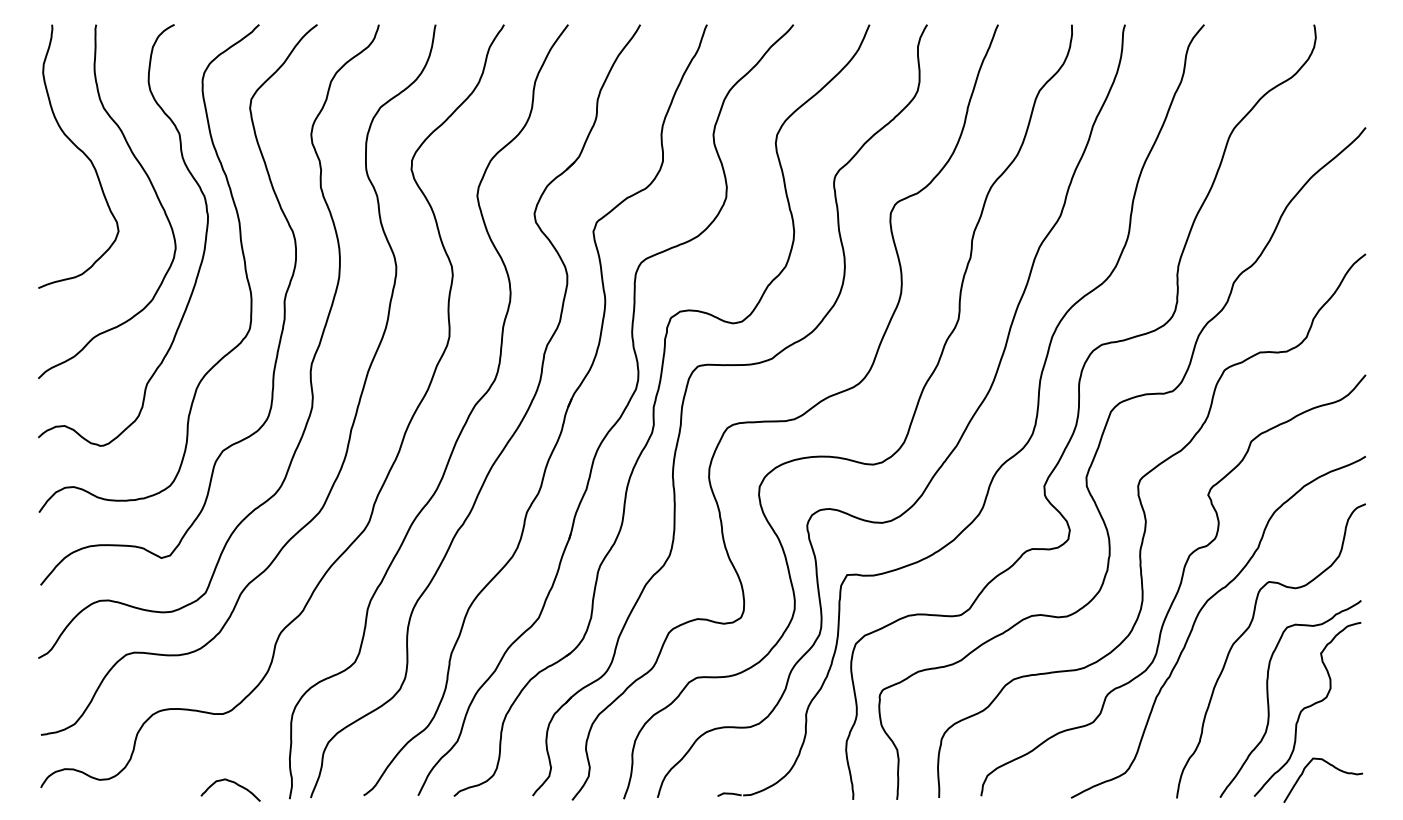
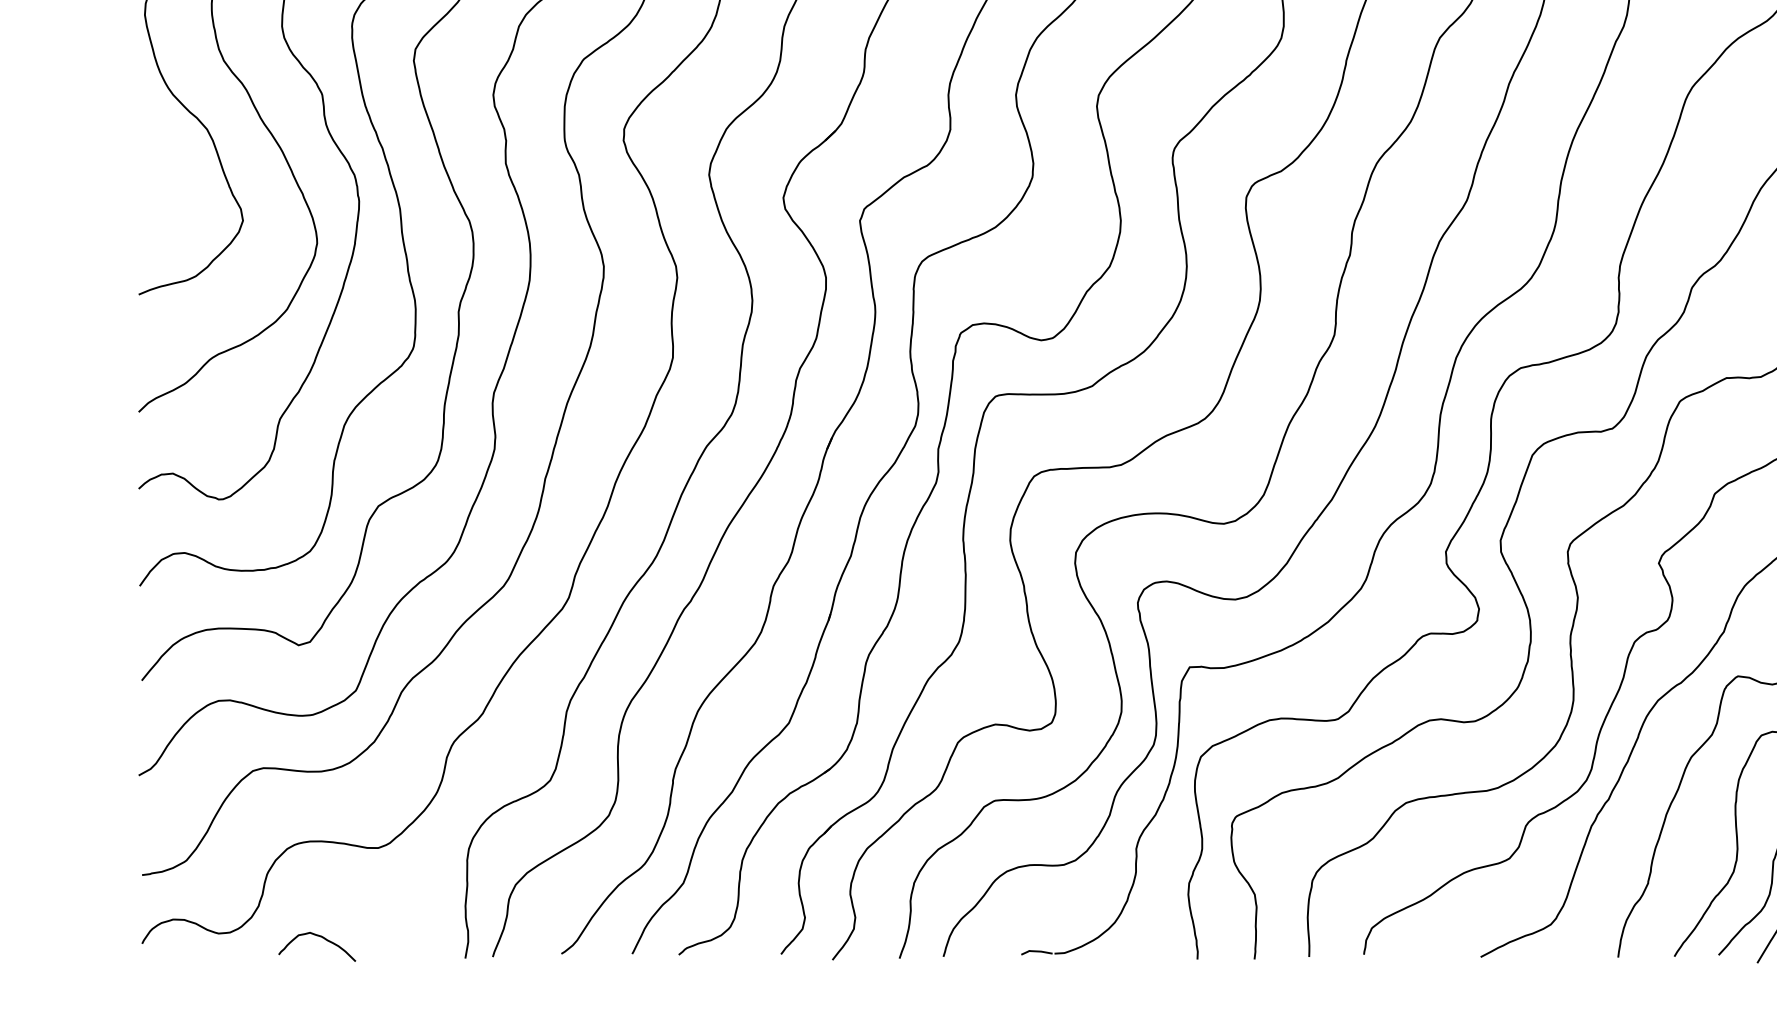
curve: (233, 783) -> (320, 938), moved

